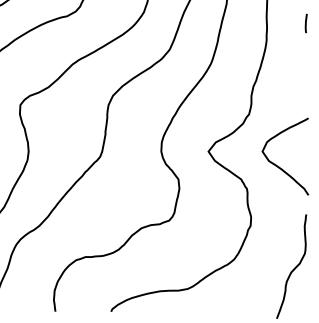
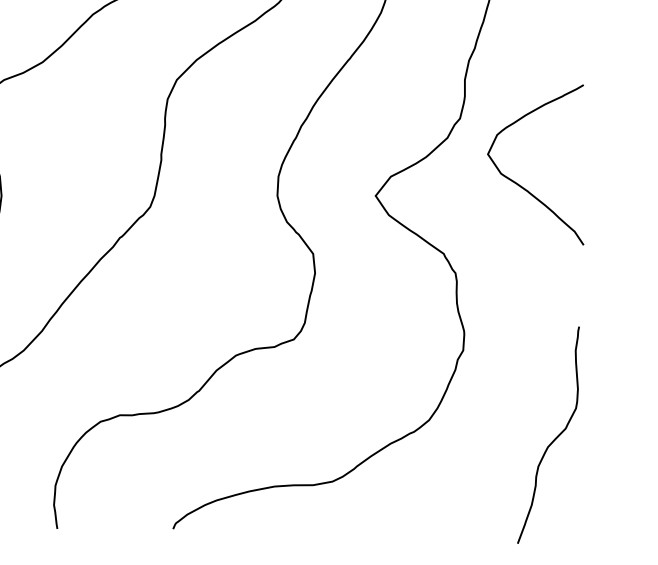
curve: (279, 166) -> (523, 185), moved

